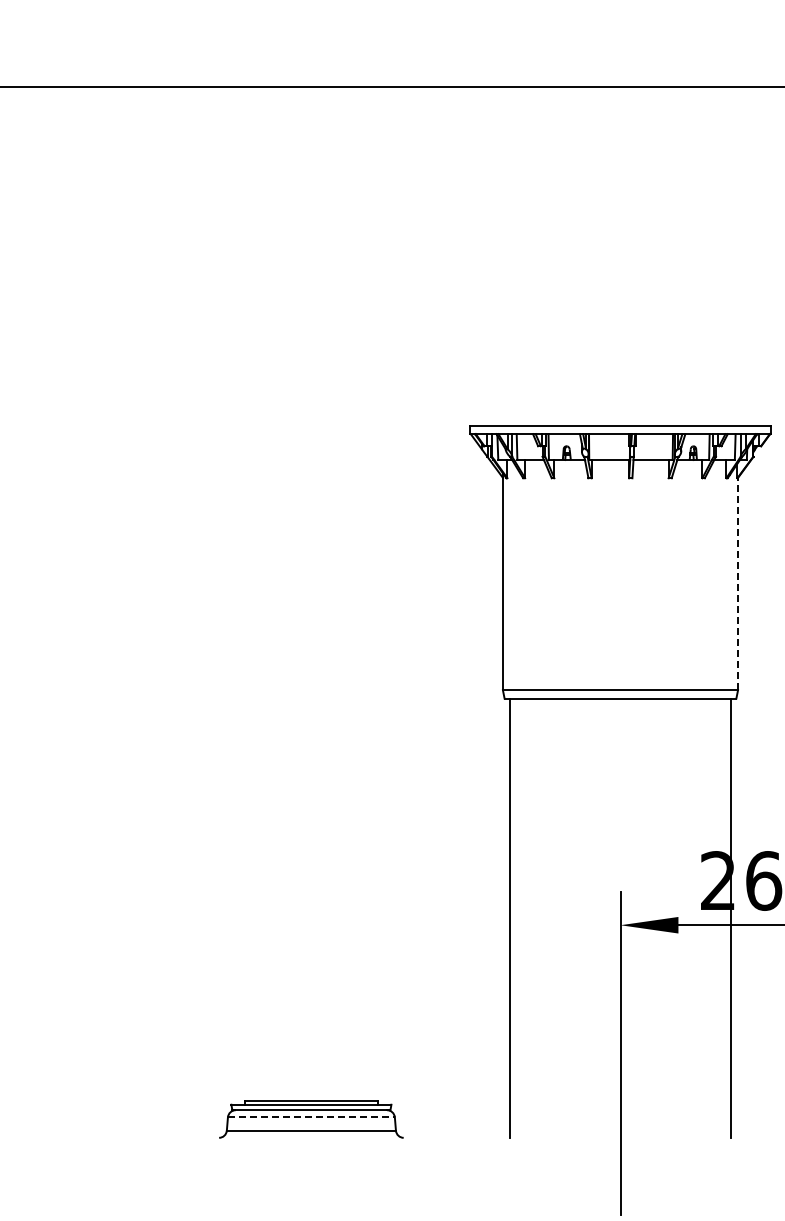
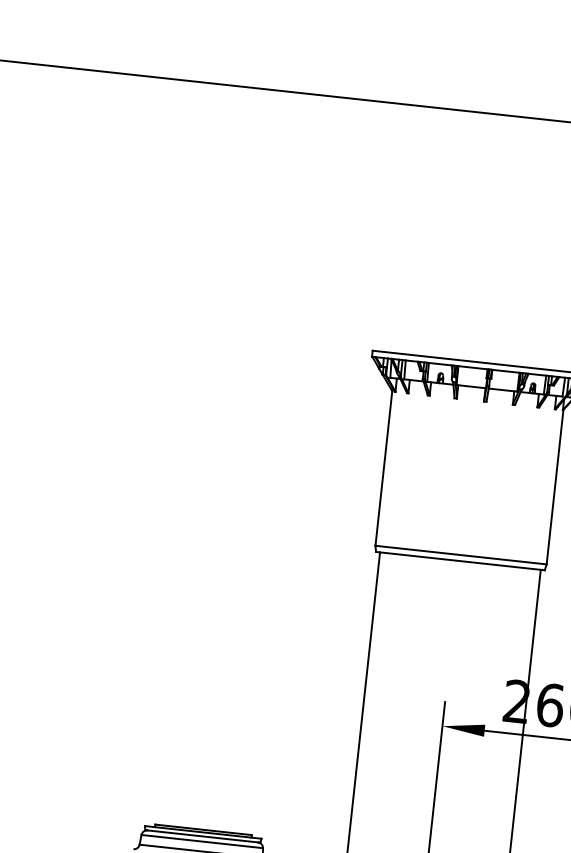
line: (738, 583) -> (555, 486), dashed -> solid
line: (311, 1117) -> (202, 841), dashed -> solid

